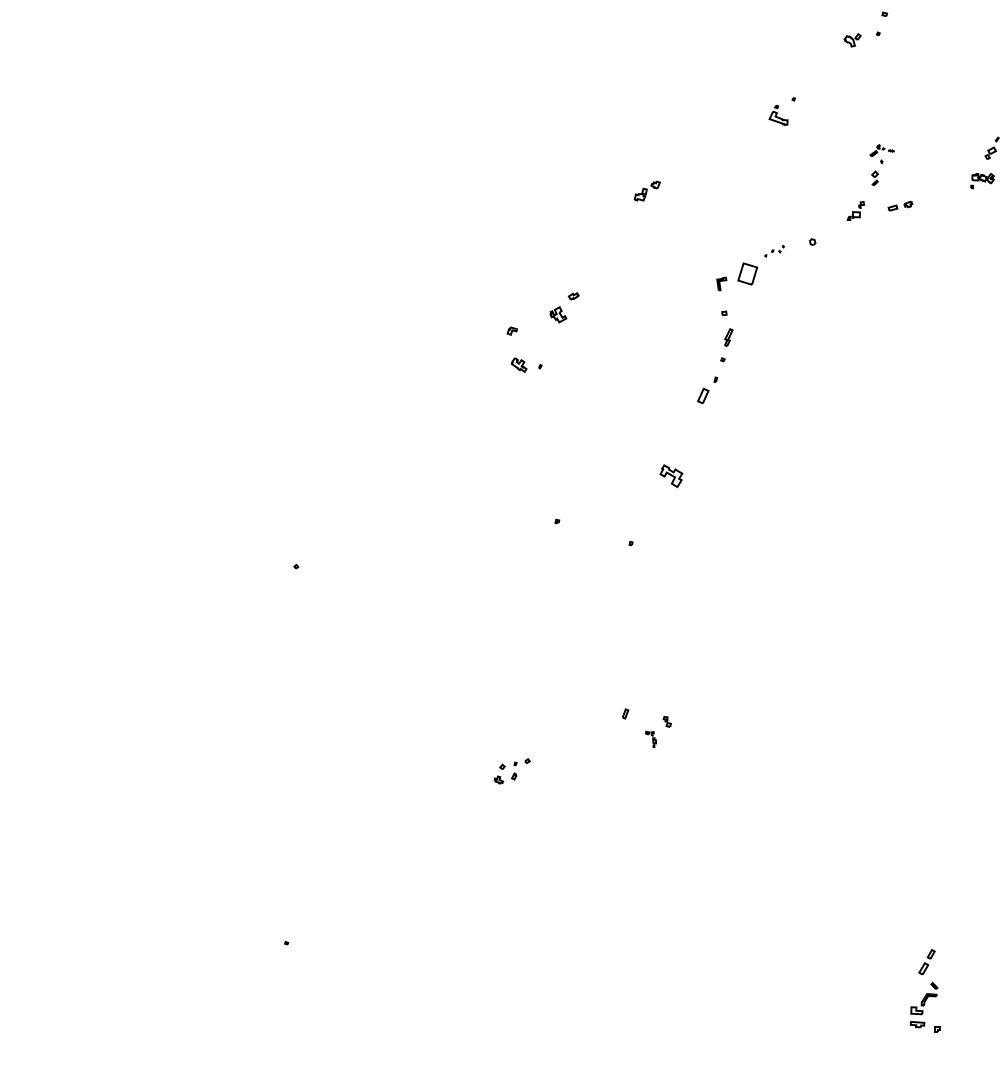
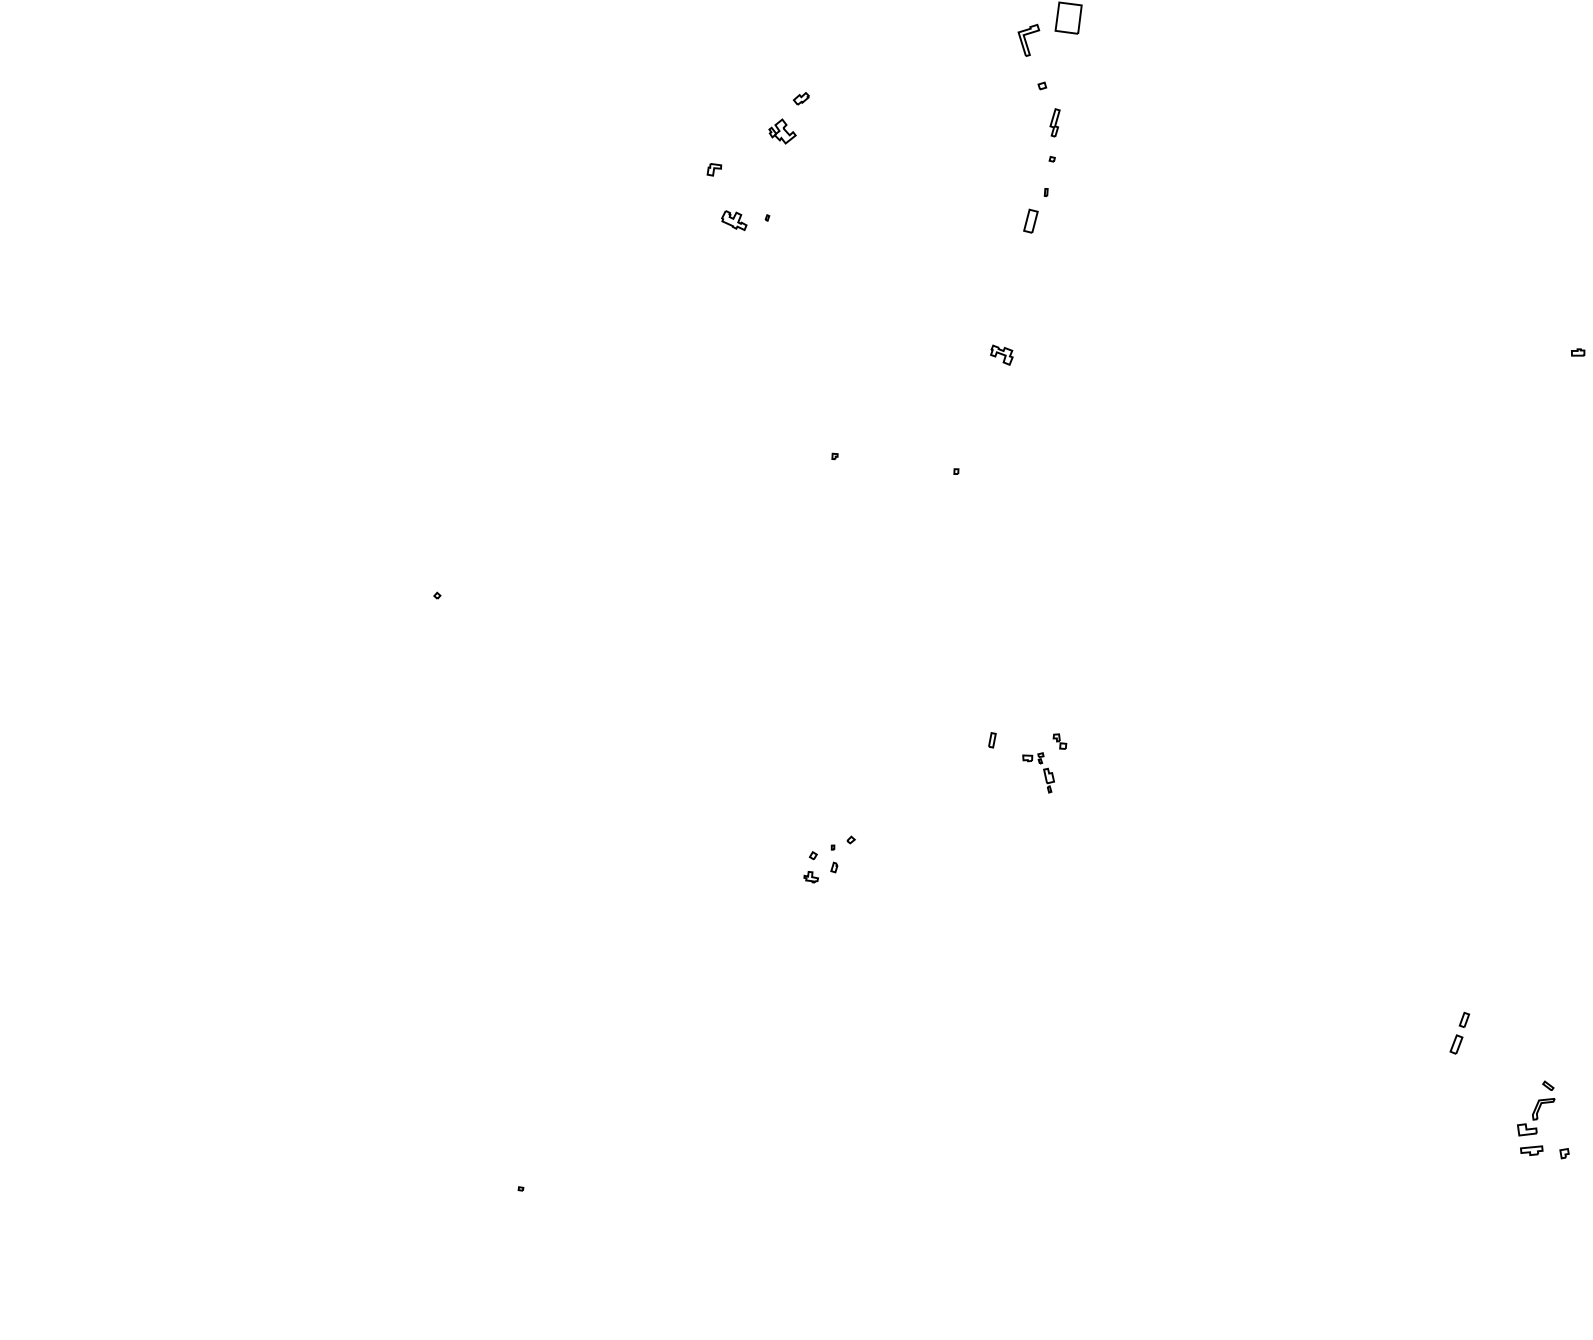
part: (721, 283) -> (1029, 39), size x1.43
part: (671, 475) -> (1001, 354), size x0.62
part: (650, 739) -> (1038, 773), size x1.67
part: (926, 962) -> (1459, 1033), moved

